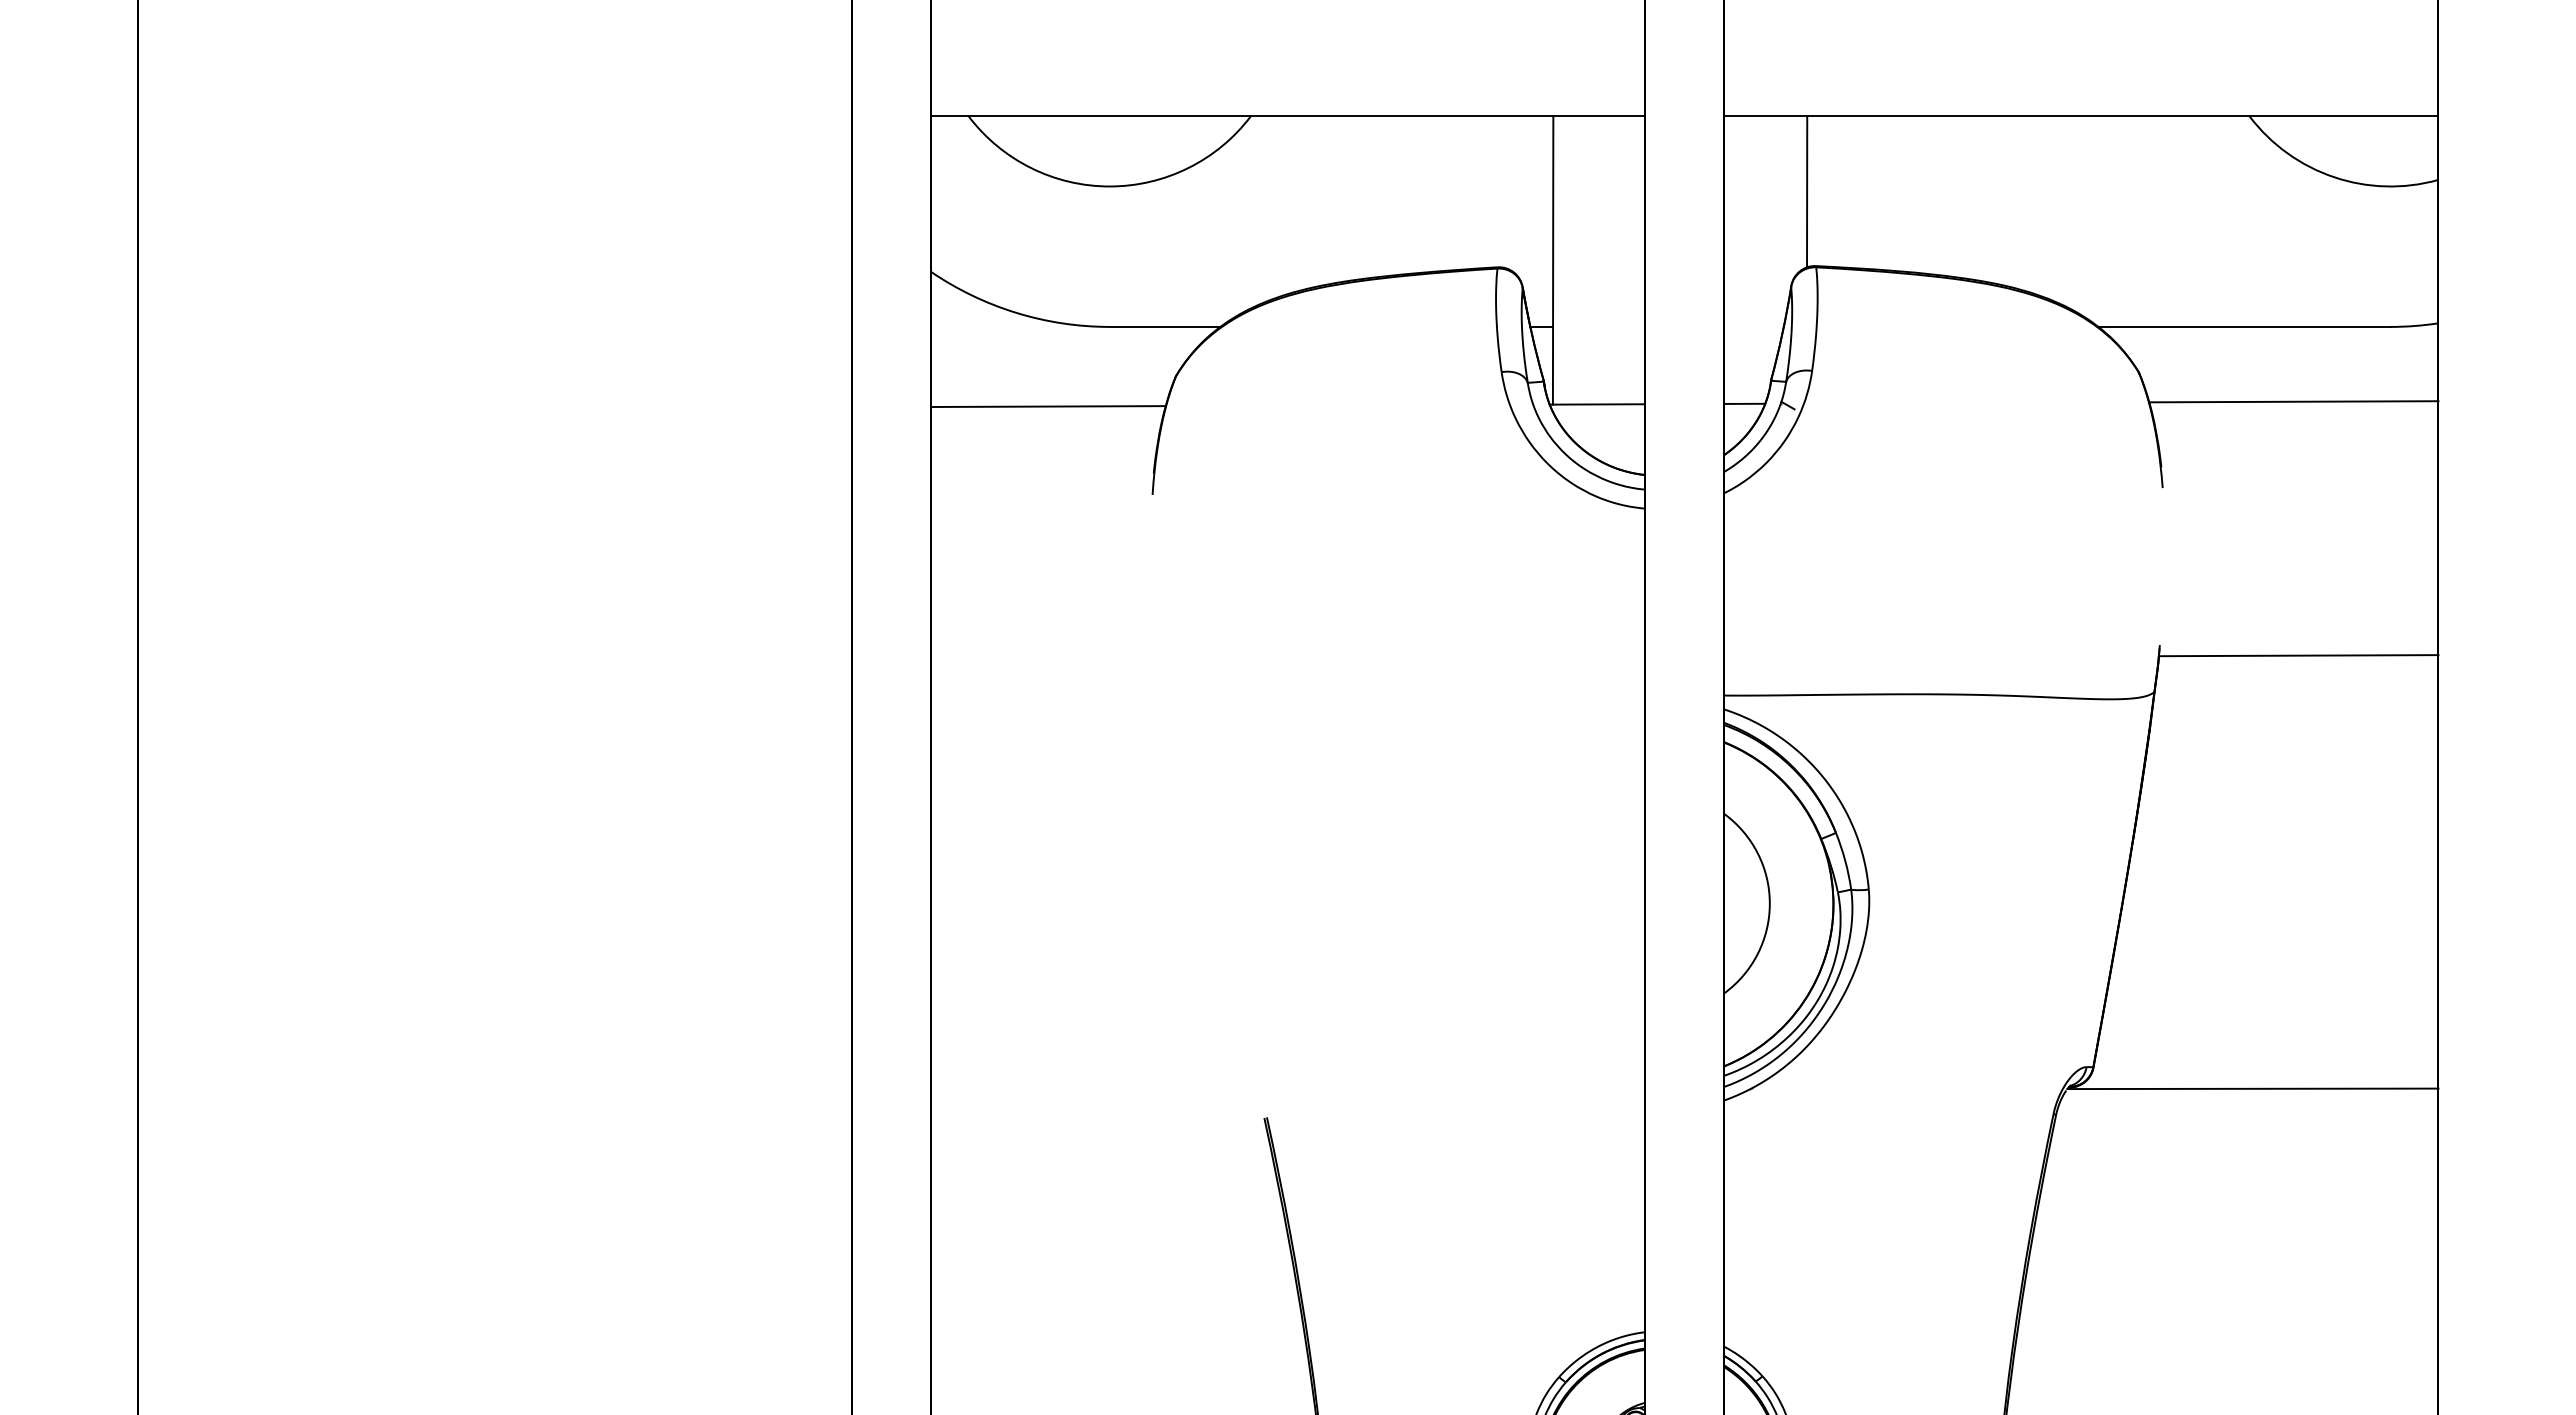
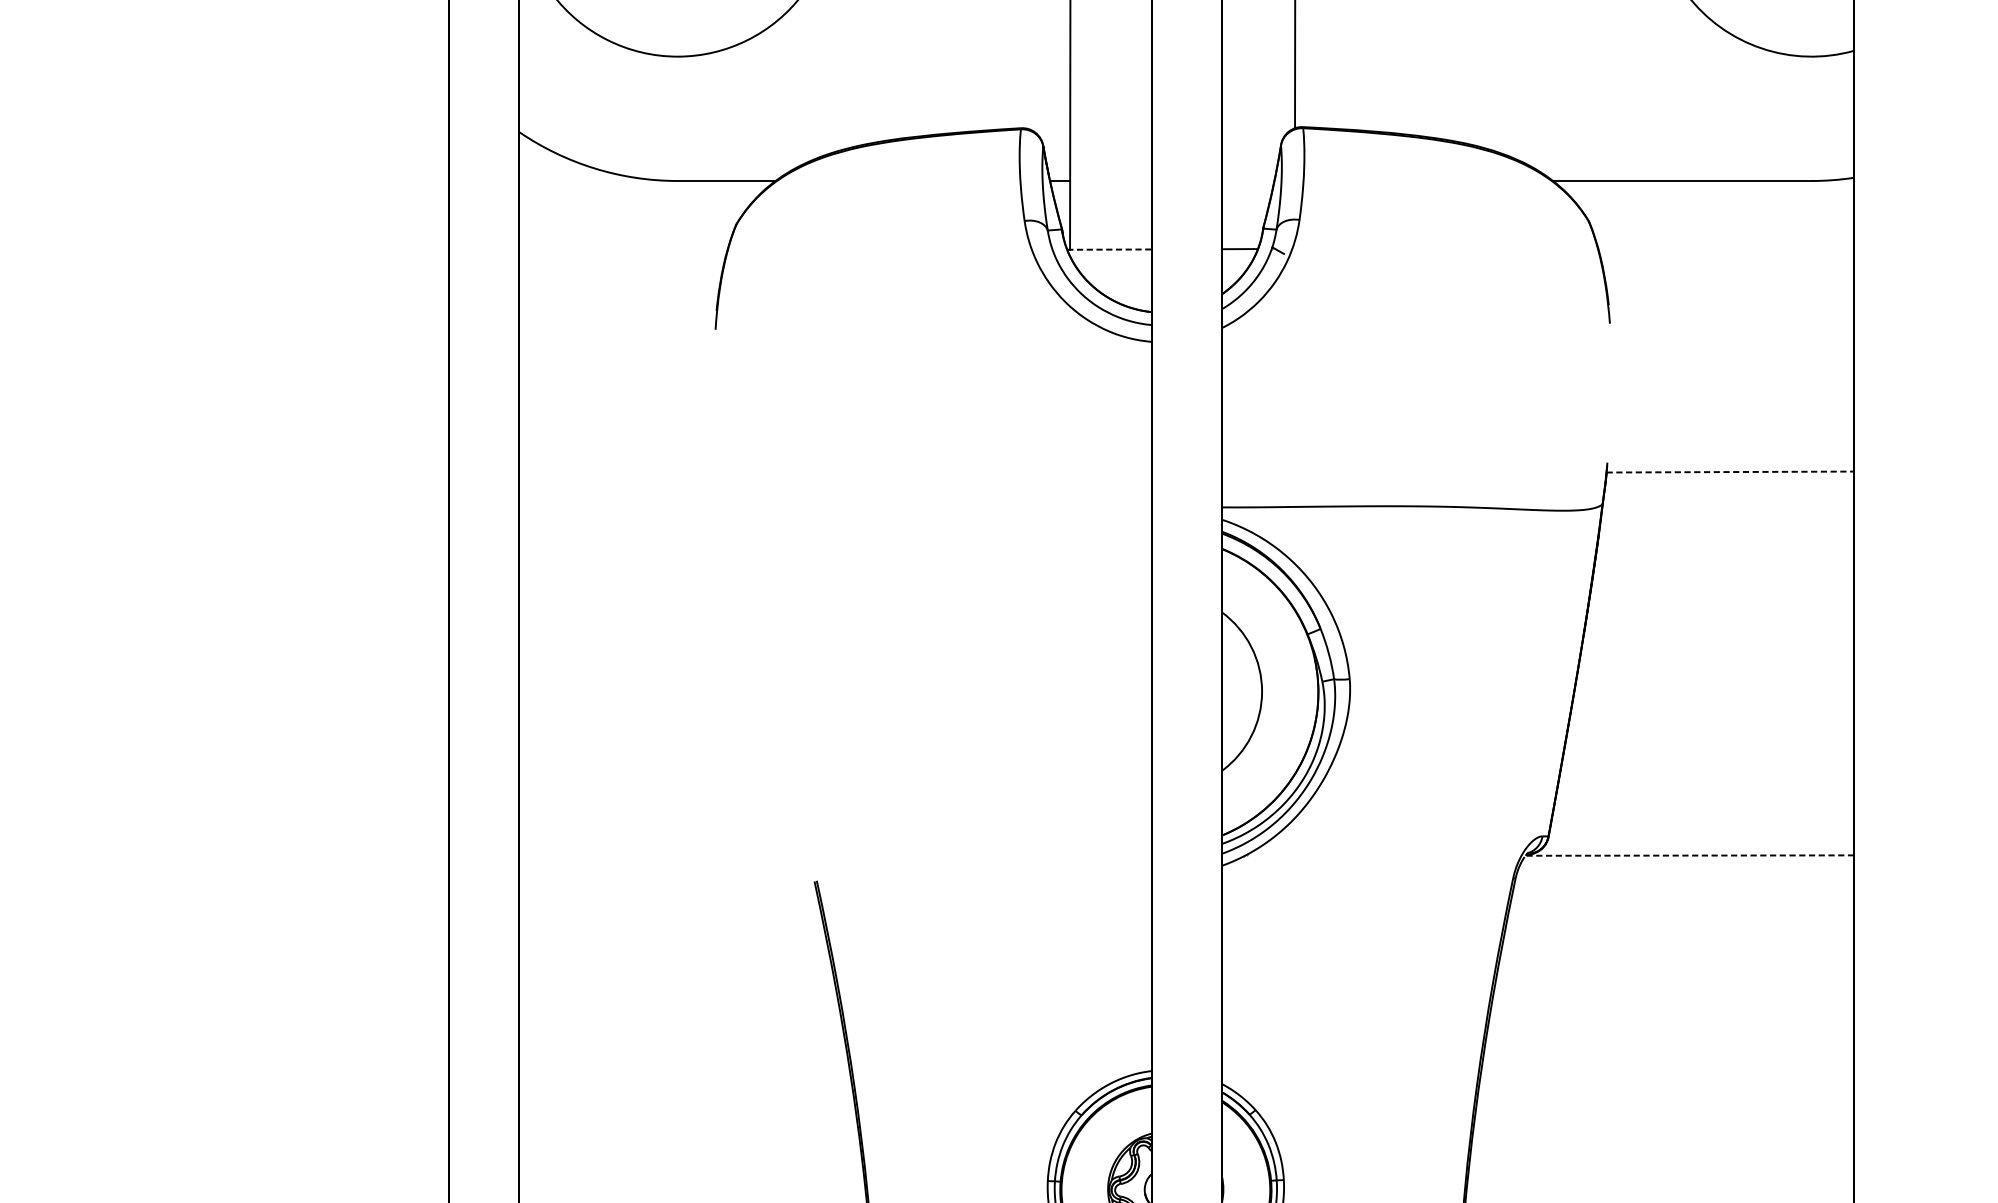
line: (2293, 401) -> (1725, 247), removed
line: (1597, 404) -> (1109, 249), solid -> dashed
line: (1047, 406) -> (622, 251), removed
line: (2298, 655) -> (1730, 471), solid -> dashed
line: (2252, 1088) -> (1689, 855), solid -> dashed

